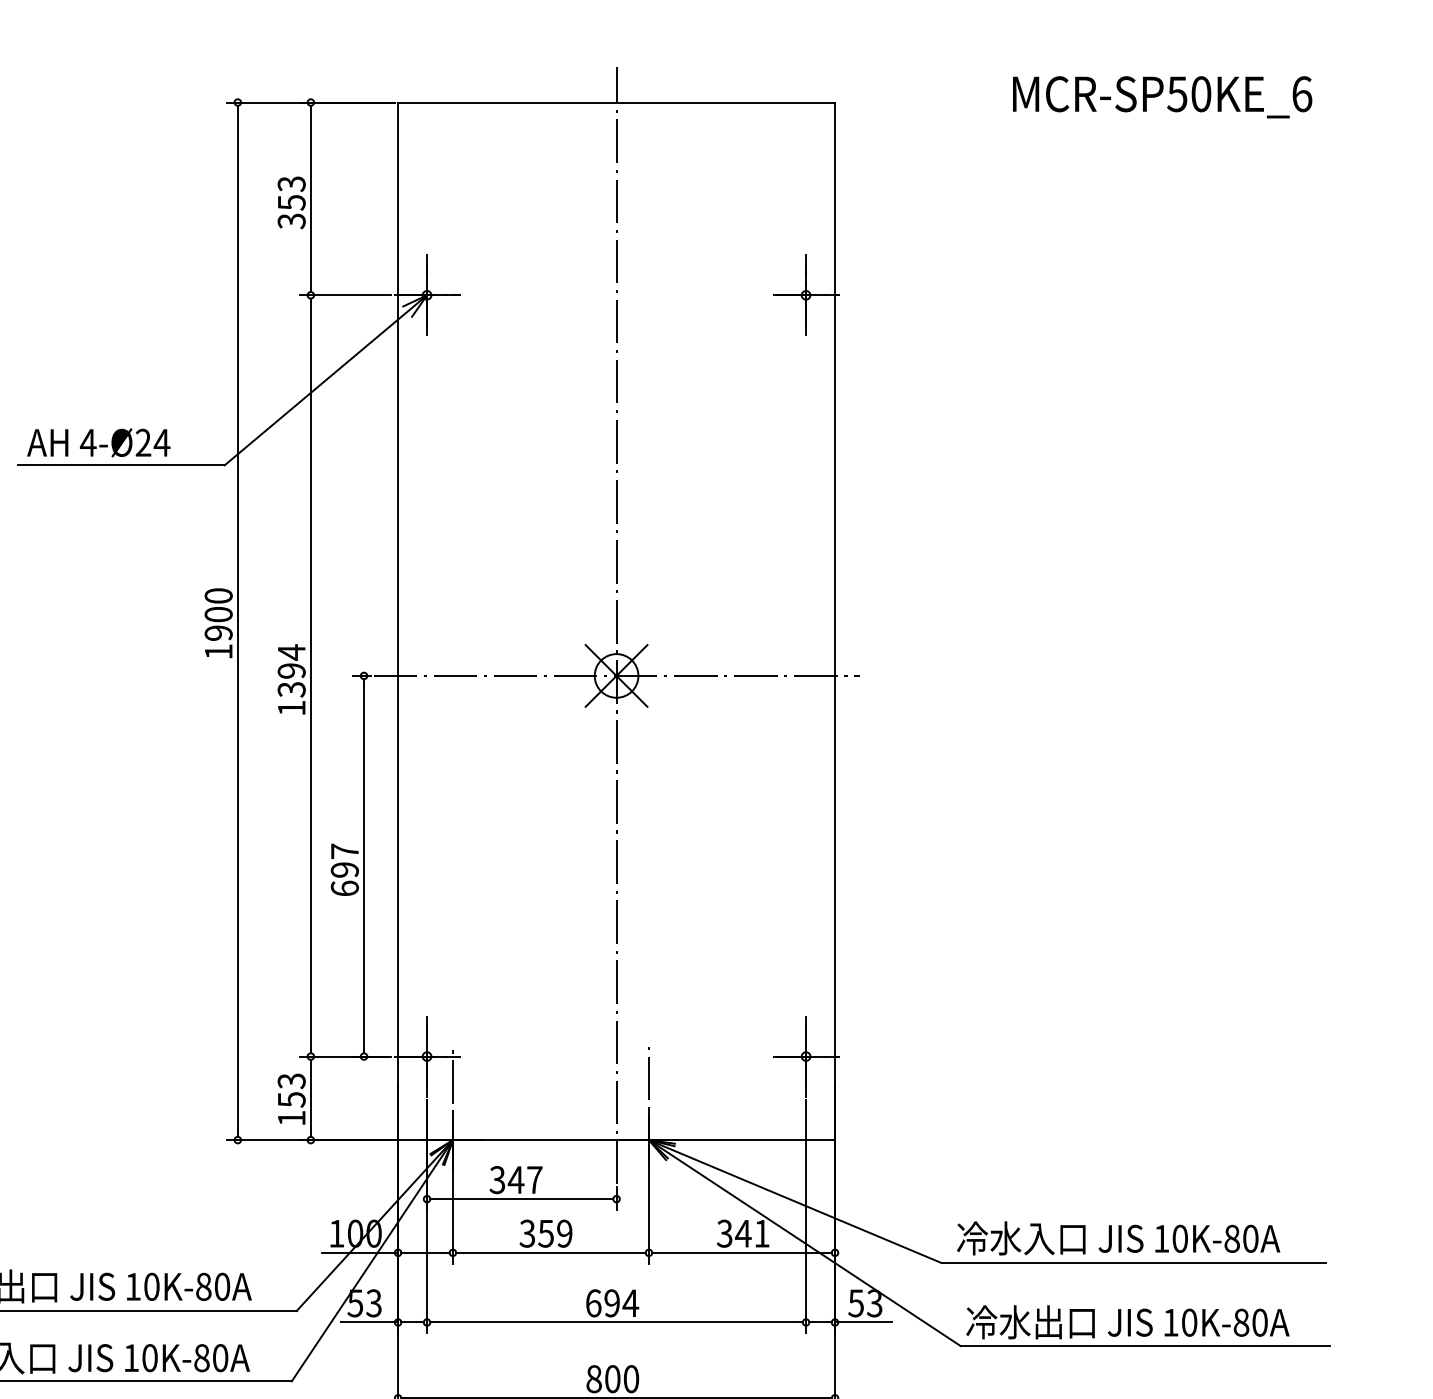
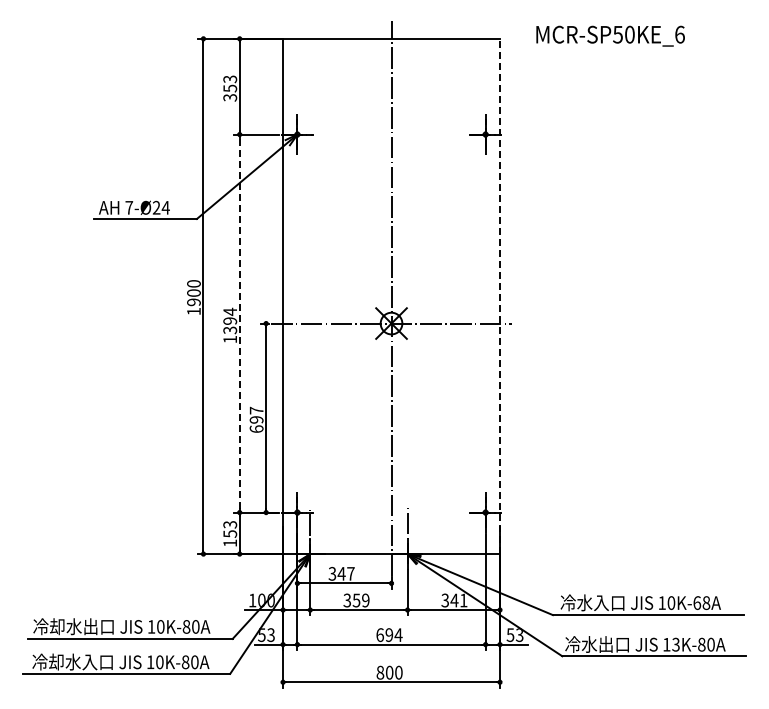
text: (1162, 95) -> (610, 35), moved
text: (88, 442) -> (129, 207), 4-Ø24 -> 7-Ø24
line: (836, 621) -> (500, 296), solid -> dashed
line: (310, 675) -> (239, 323), solid -> dashed
text: (1240, 1237) -> (701, 602), 10K-80A -> 10K-68A
text: (1188, 1322) -> (675, 644), 10K-80A -> 13K-80A

